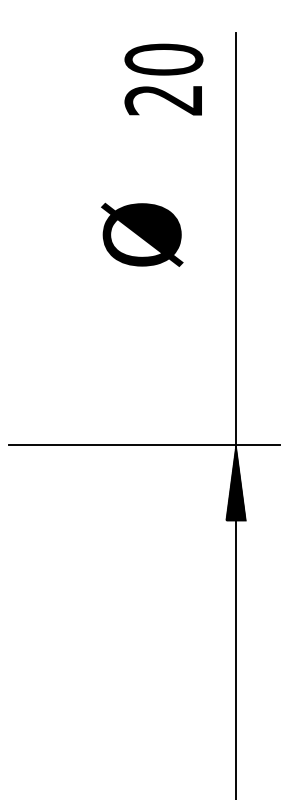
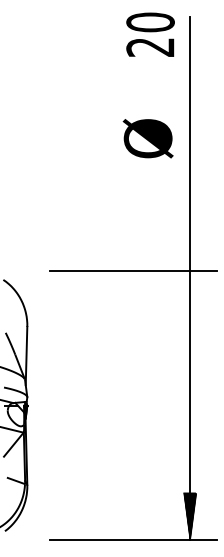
text: (163, 79) -> (150, 34), moved
text: (141, 234) -> (147, 138), moved
hatch: (236, 482) -> (190, 294), removed

